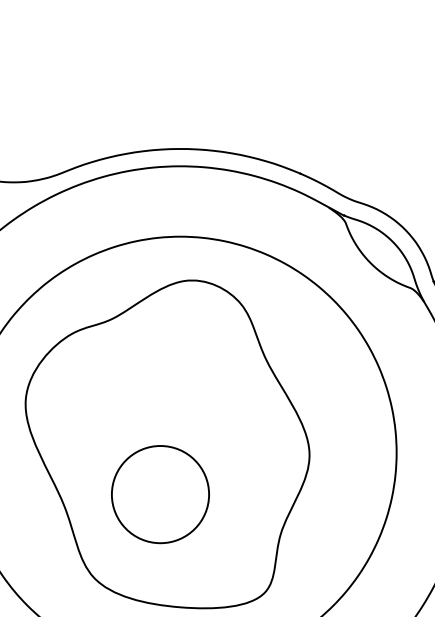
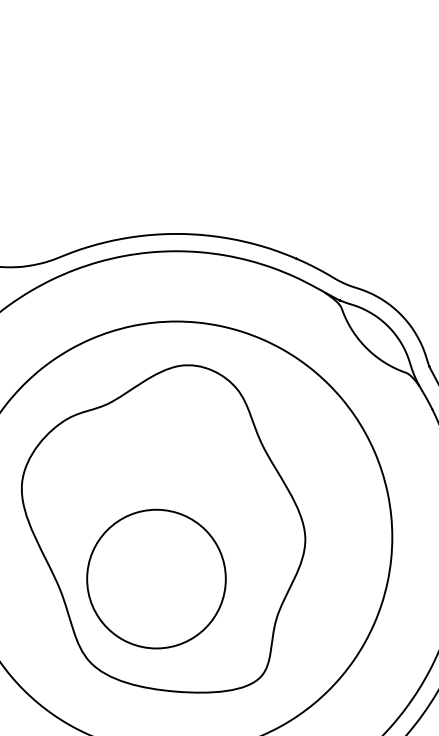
circle: (160, 494) -> (156, 578), size x1.43

